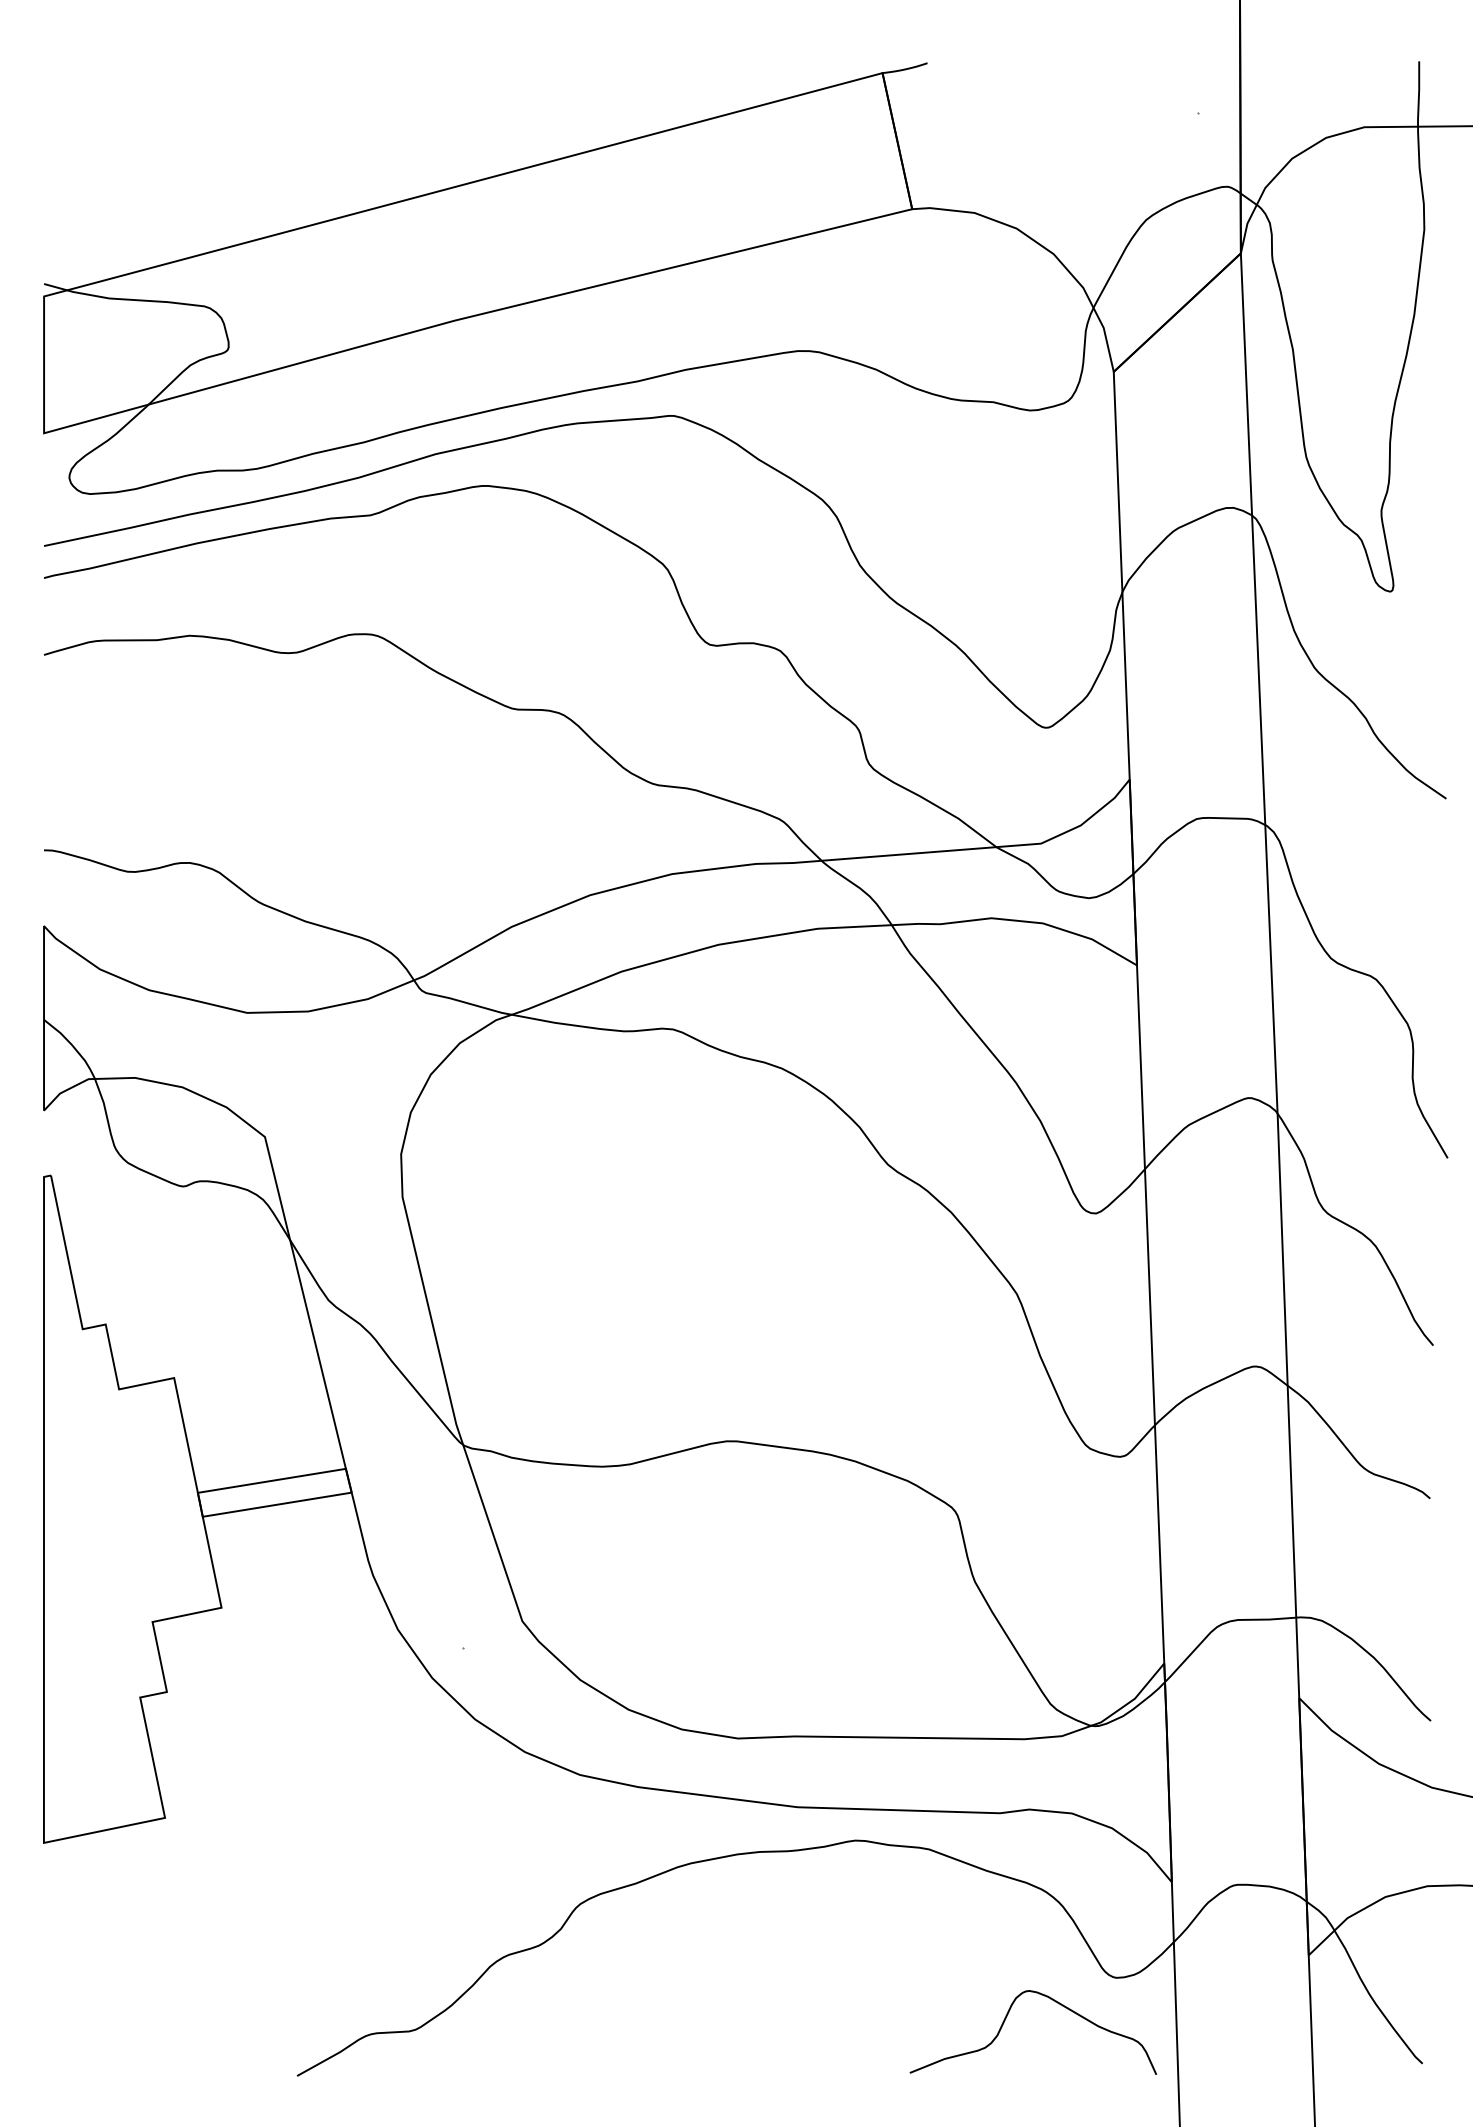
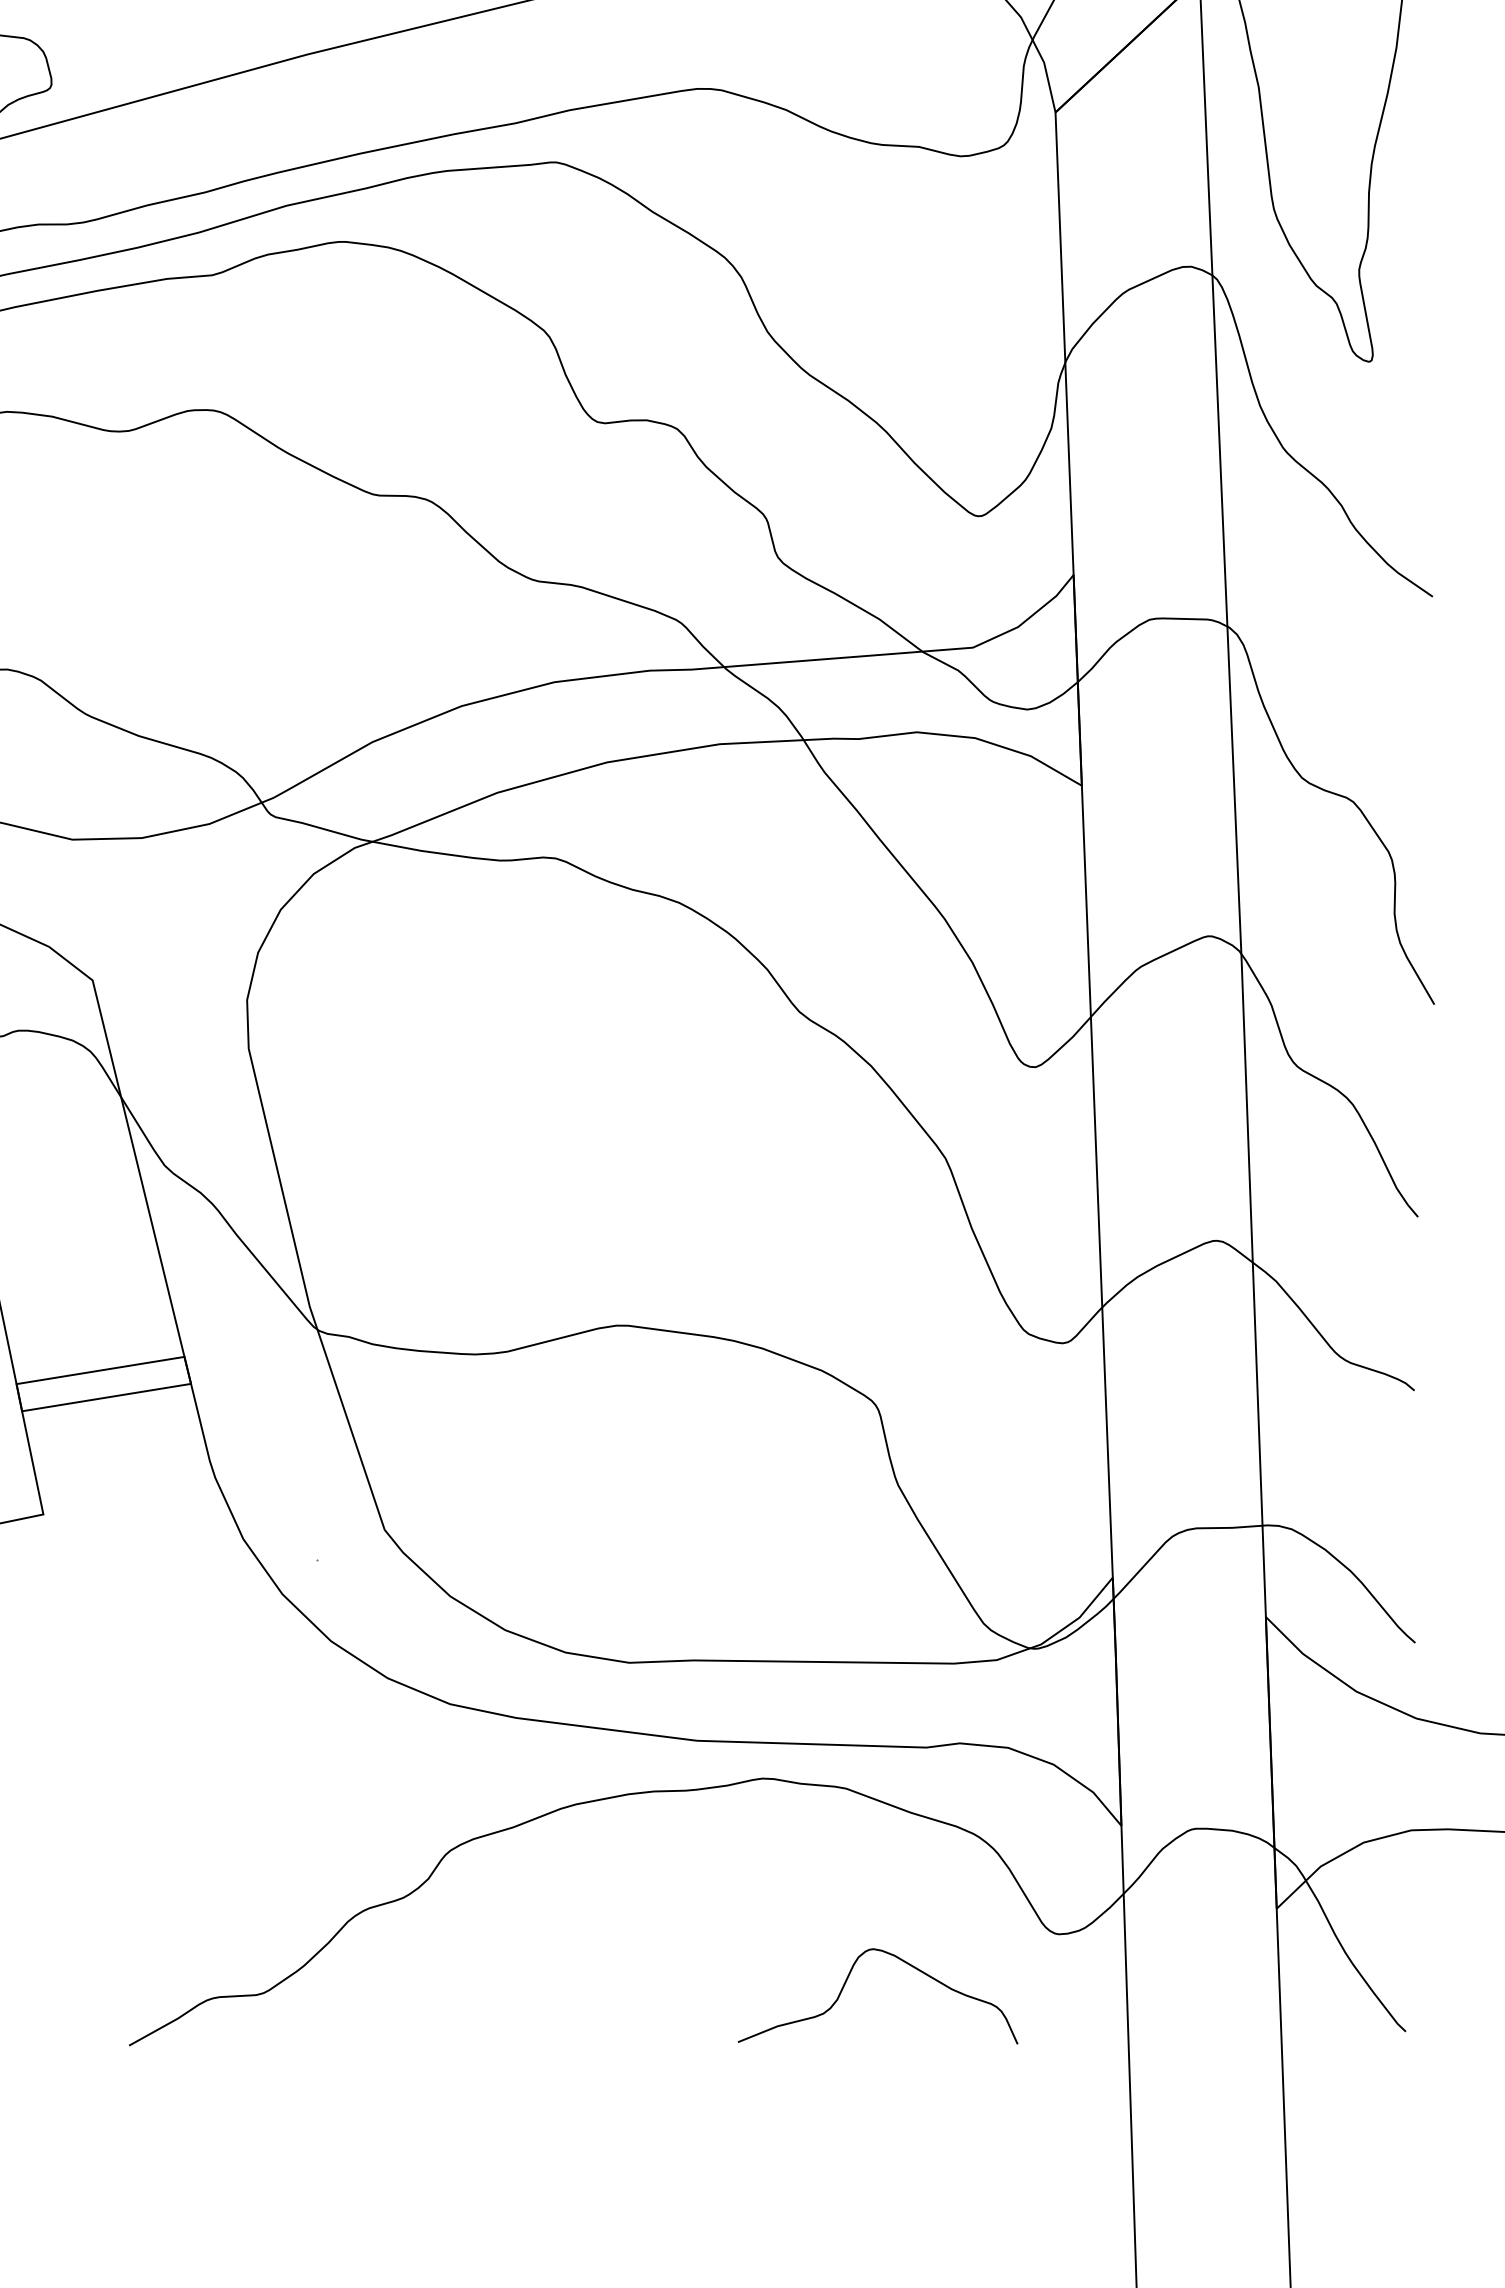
curve: (1004, 2023) -> (845, 1986), moved

